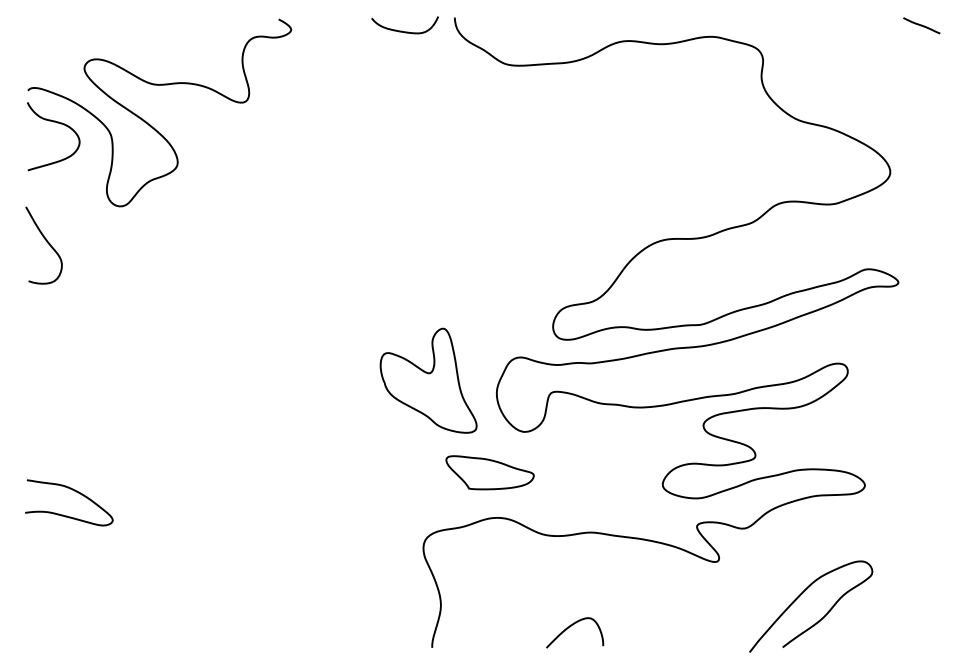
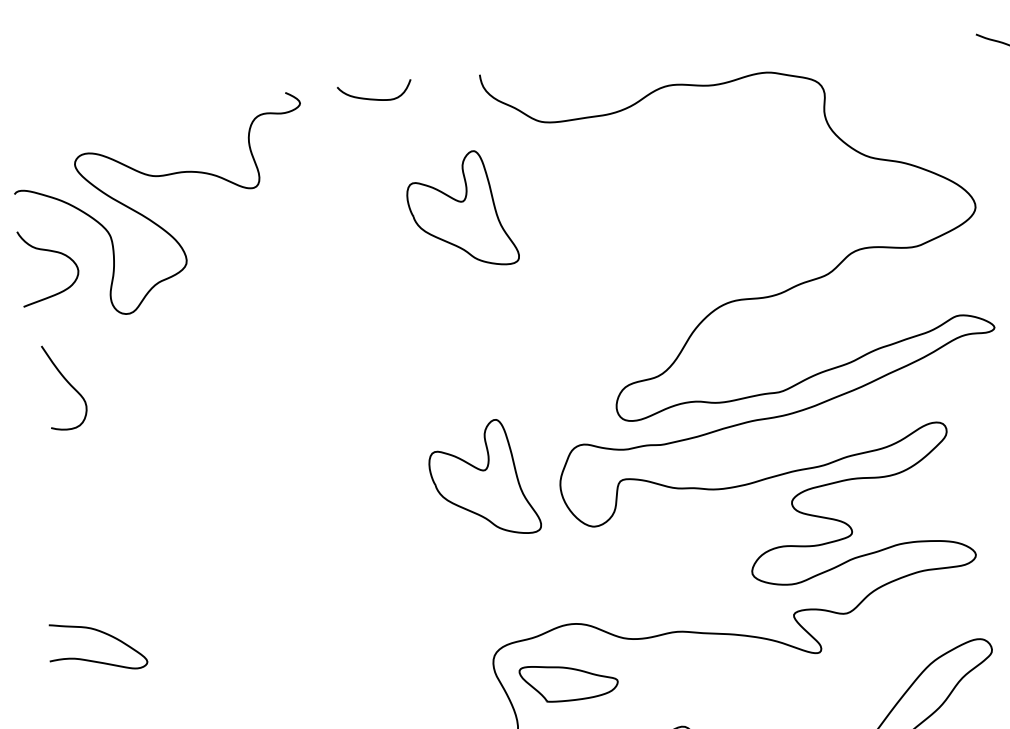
curve: (401, 30) -> (371, 98), moved
curve: (57, 123) -> (52, 252), moved
part: (428, 137) -> (461, 209), added
curve: (46, 242) -> (67, 383), moved
part: (489, 472) -> (568, 681), moved

